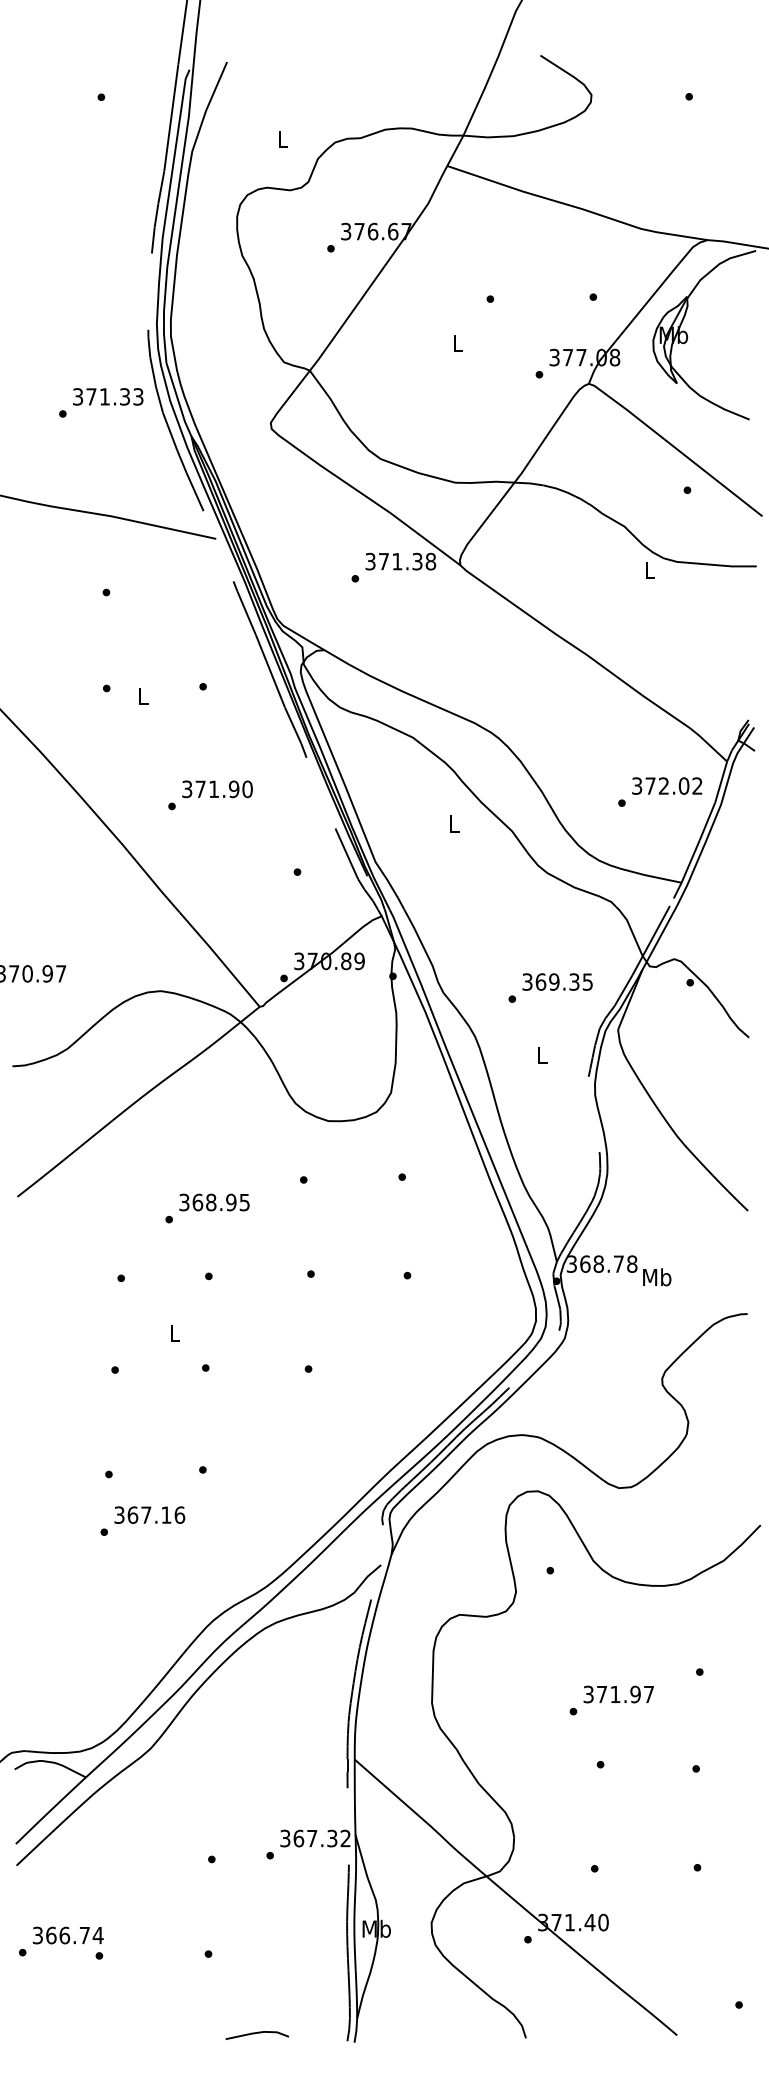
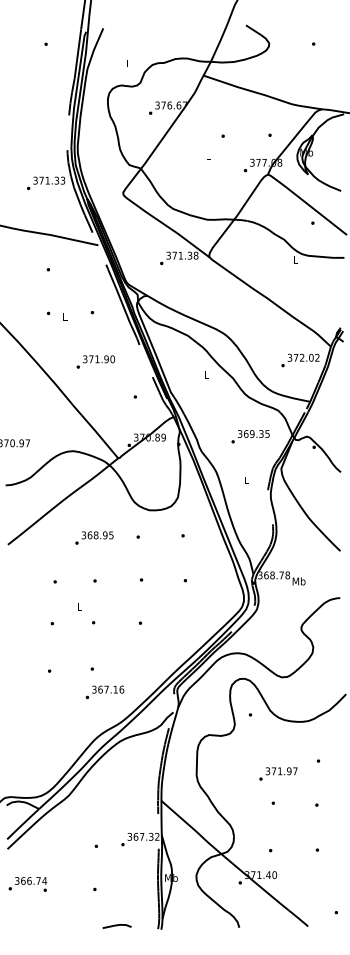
text: (550, 987) -> (250, 436), moved
text: (207, 1207) -> (94, 537), moved
text: (141, 1519) -> (104, 691), moved

